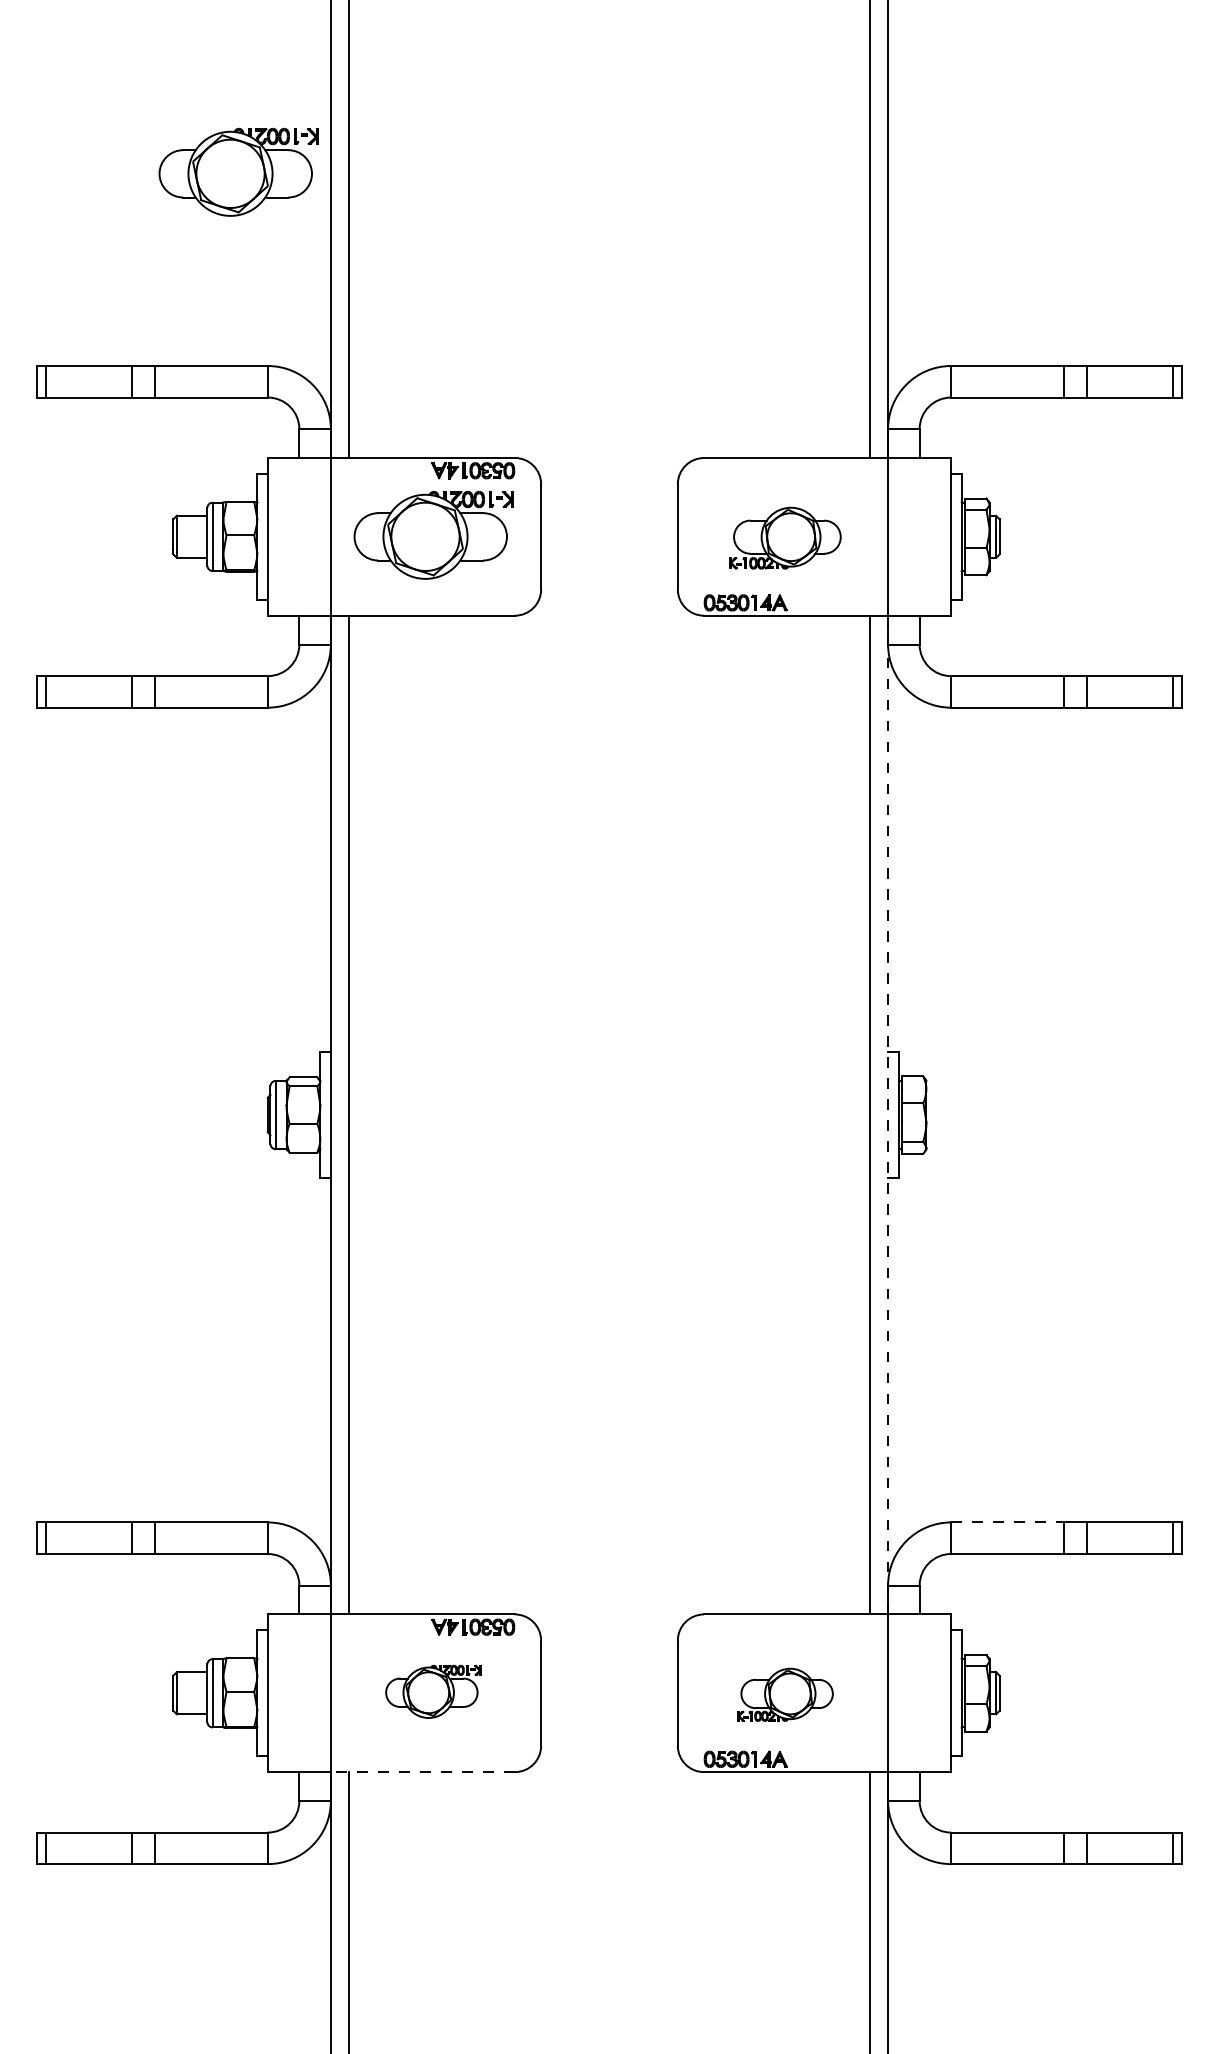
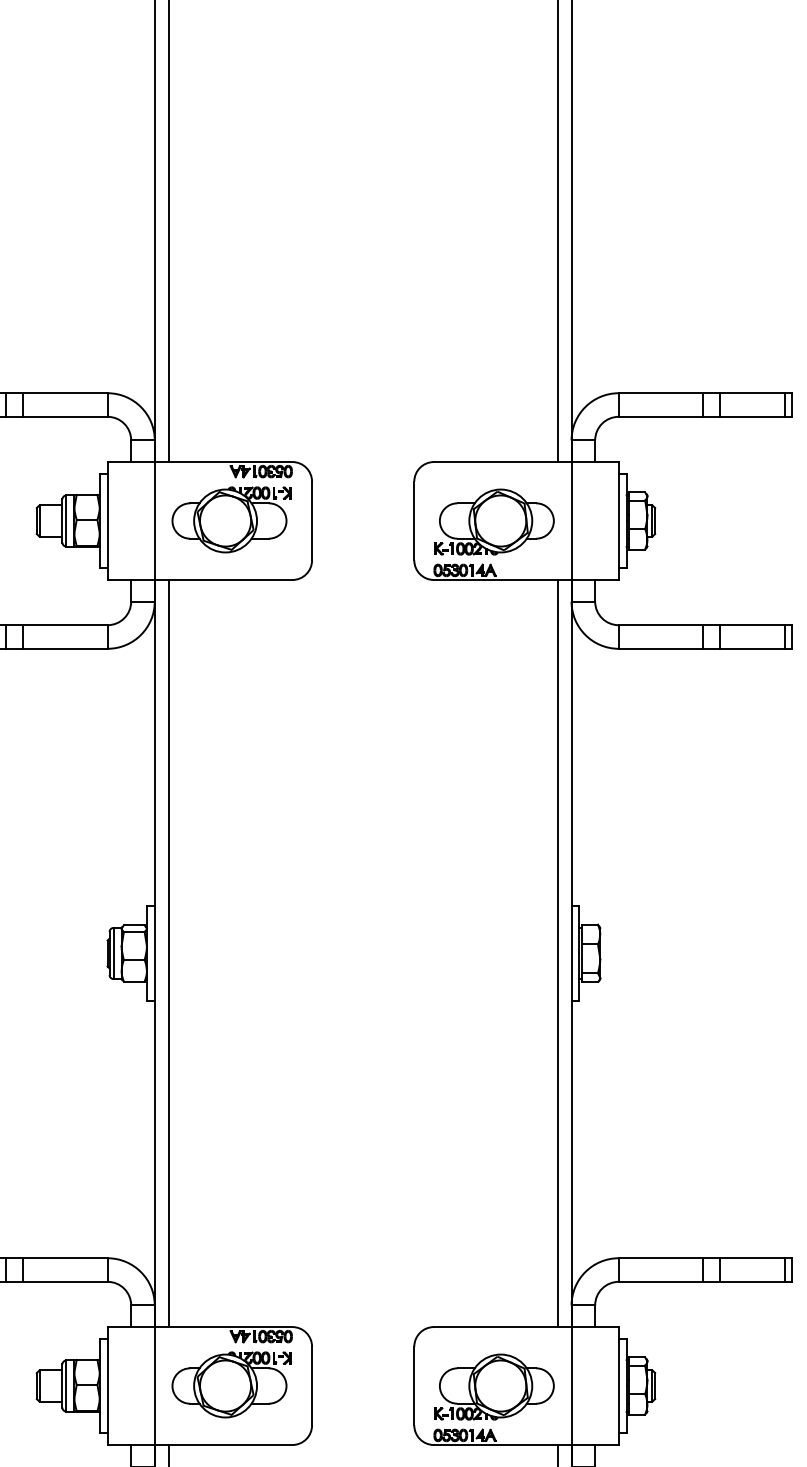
part: (238, 171) -> (85, 247), removed
part: (785, 537) -> (494, 521), size x1.43
line: (888, 1114) -> (571, 953), dashed -> solid
line: (1007, 1522) -> (660, 1258), dashed -> solid
part: (433, 1691) -> (231, 1384), size x1.67
part: (785, 1694) -> (494, 1386), size x1.67
line: (422, 1772) -> (223, 1445), dashed -> solid

